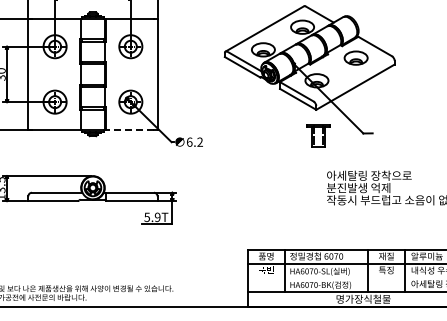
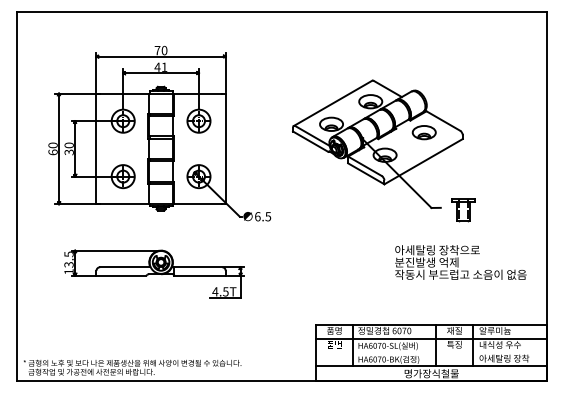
line: (130, 130) -> (198, 204), dashed -> solid
part: (318, 136) -> (463, 210), moved
text: (200, 142) -> (268, 216), 6.2 -> 6.5
text: (152, 217) -> (220, 291), 5.9T -> 4.5T

